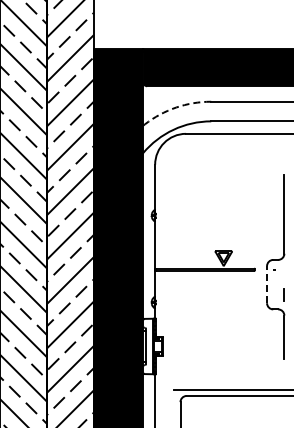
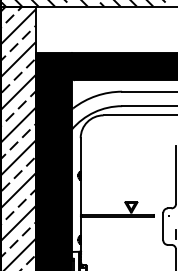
arc: (176, 107) -> (96, 95), dashed -> solid
line: (267, 284) -> (163, 226), dashed -> solid

